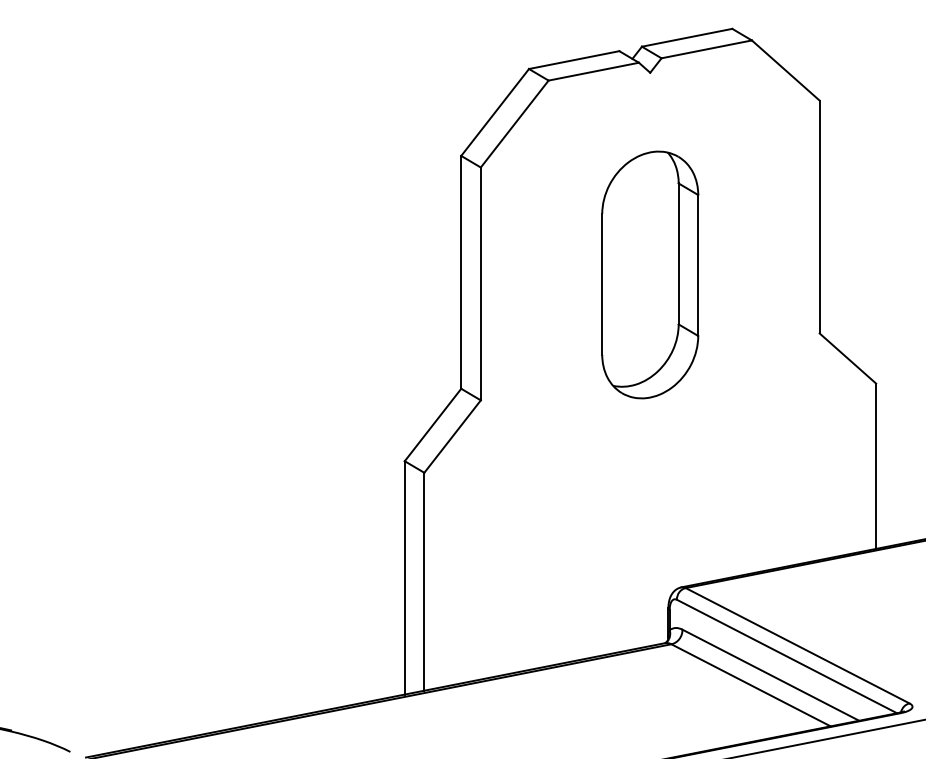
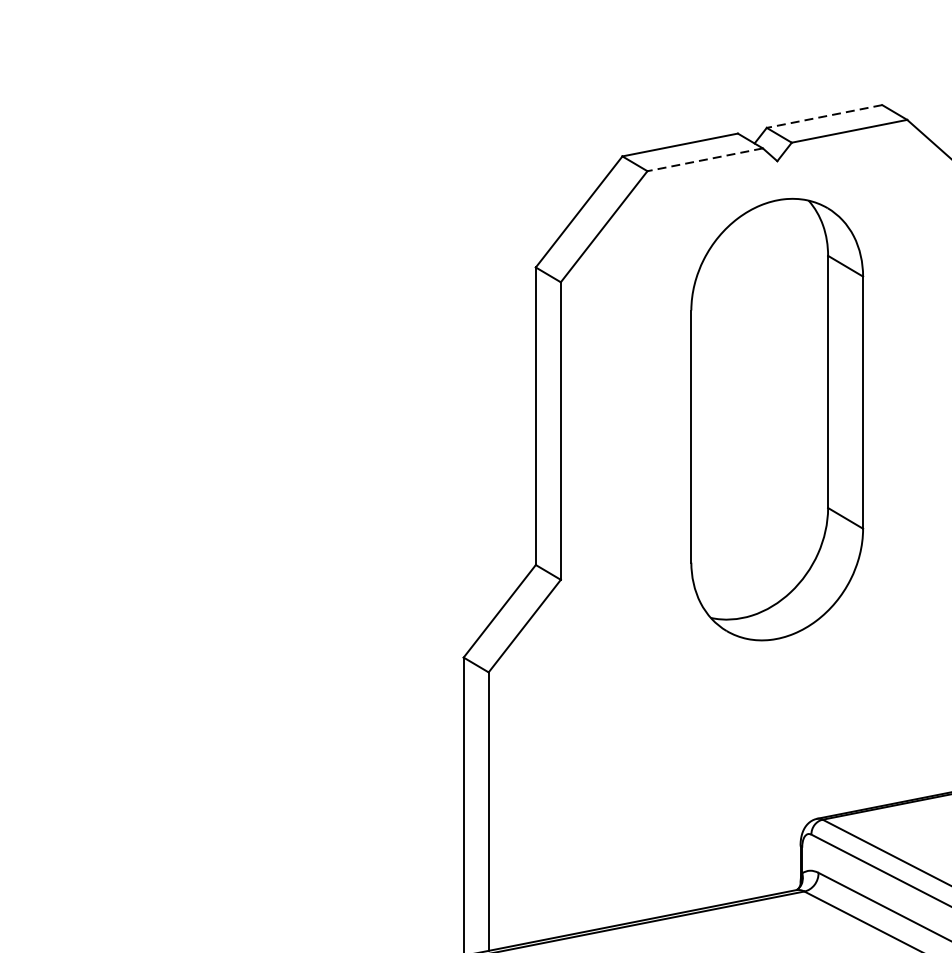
line: (686, 37) -> (823, 116), solid -> dashed
line: (593, 71) -> (704, 159), solid -> dashed
part: (650, 274) -> (777, 418), size x1.4

